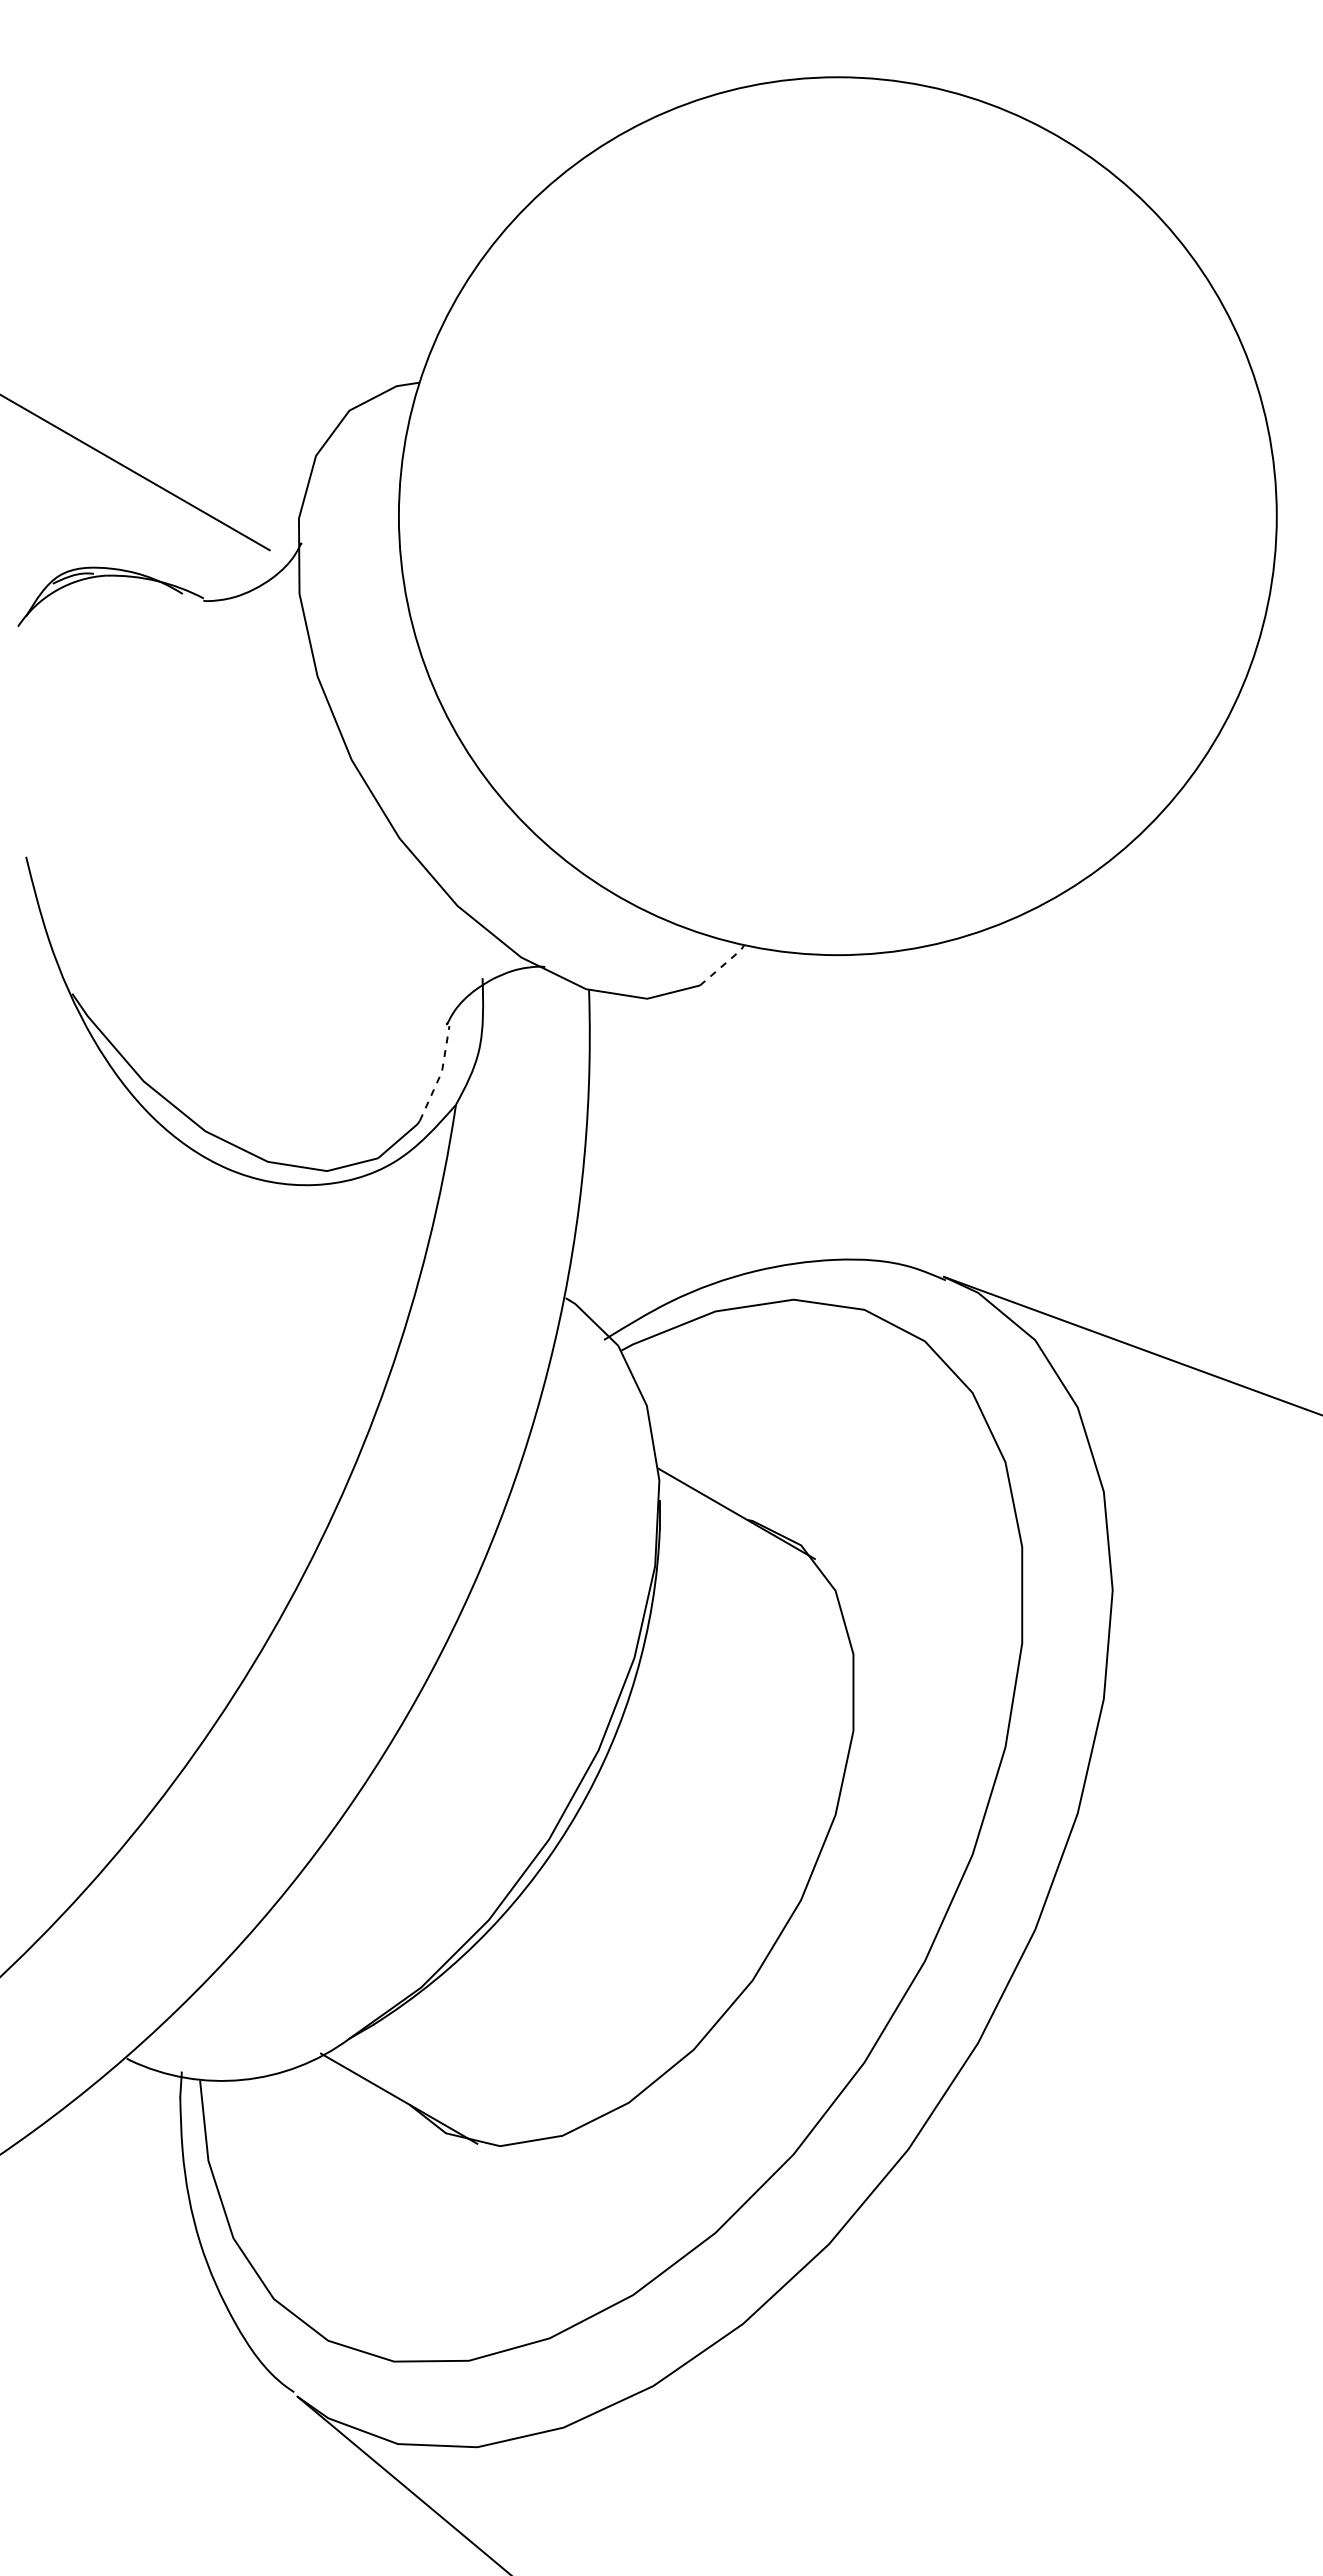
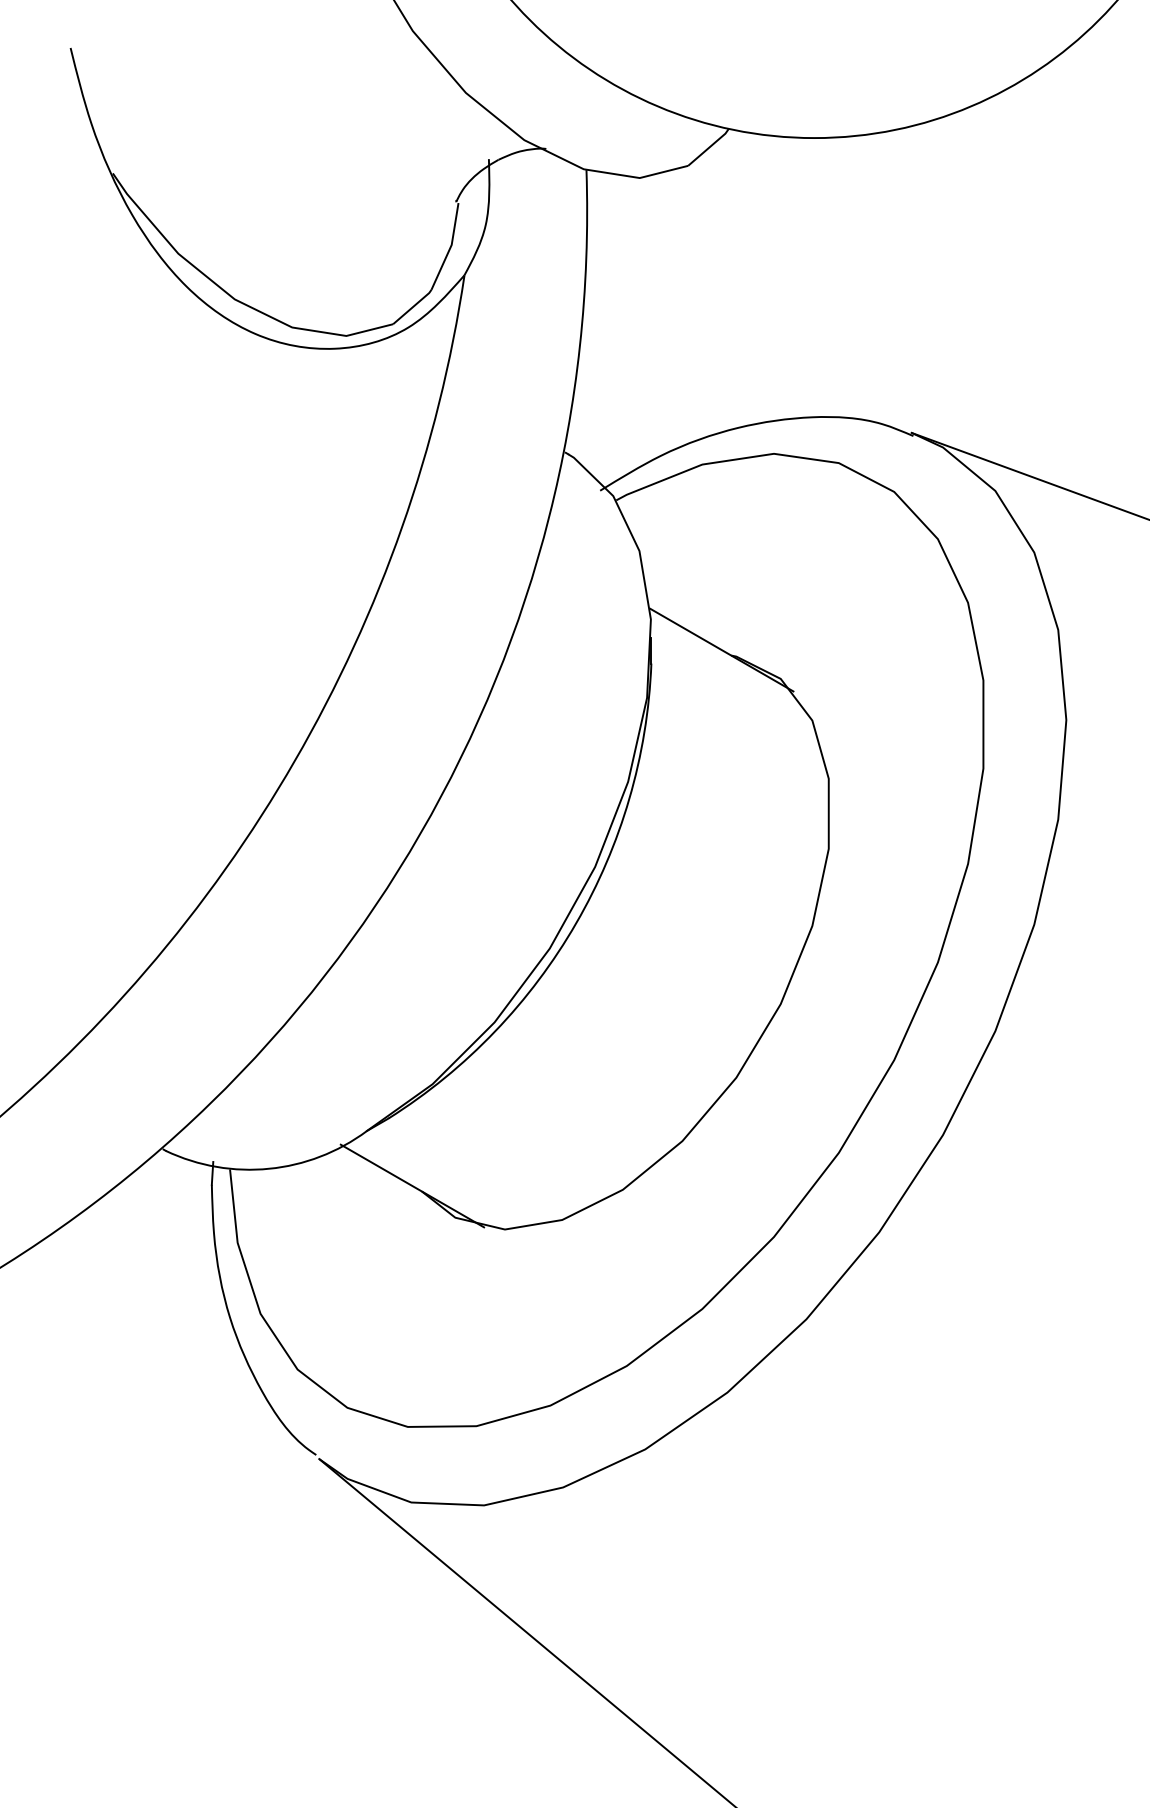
line: (723, 965) -> (709, 147), dashed -> solid
line: (440, 1074) -> (450, 247), dashed -> solid

